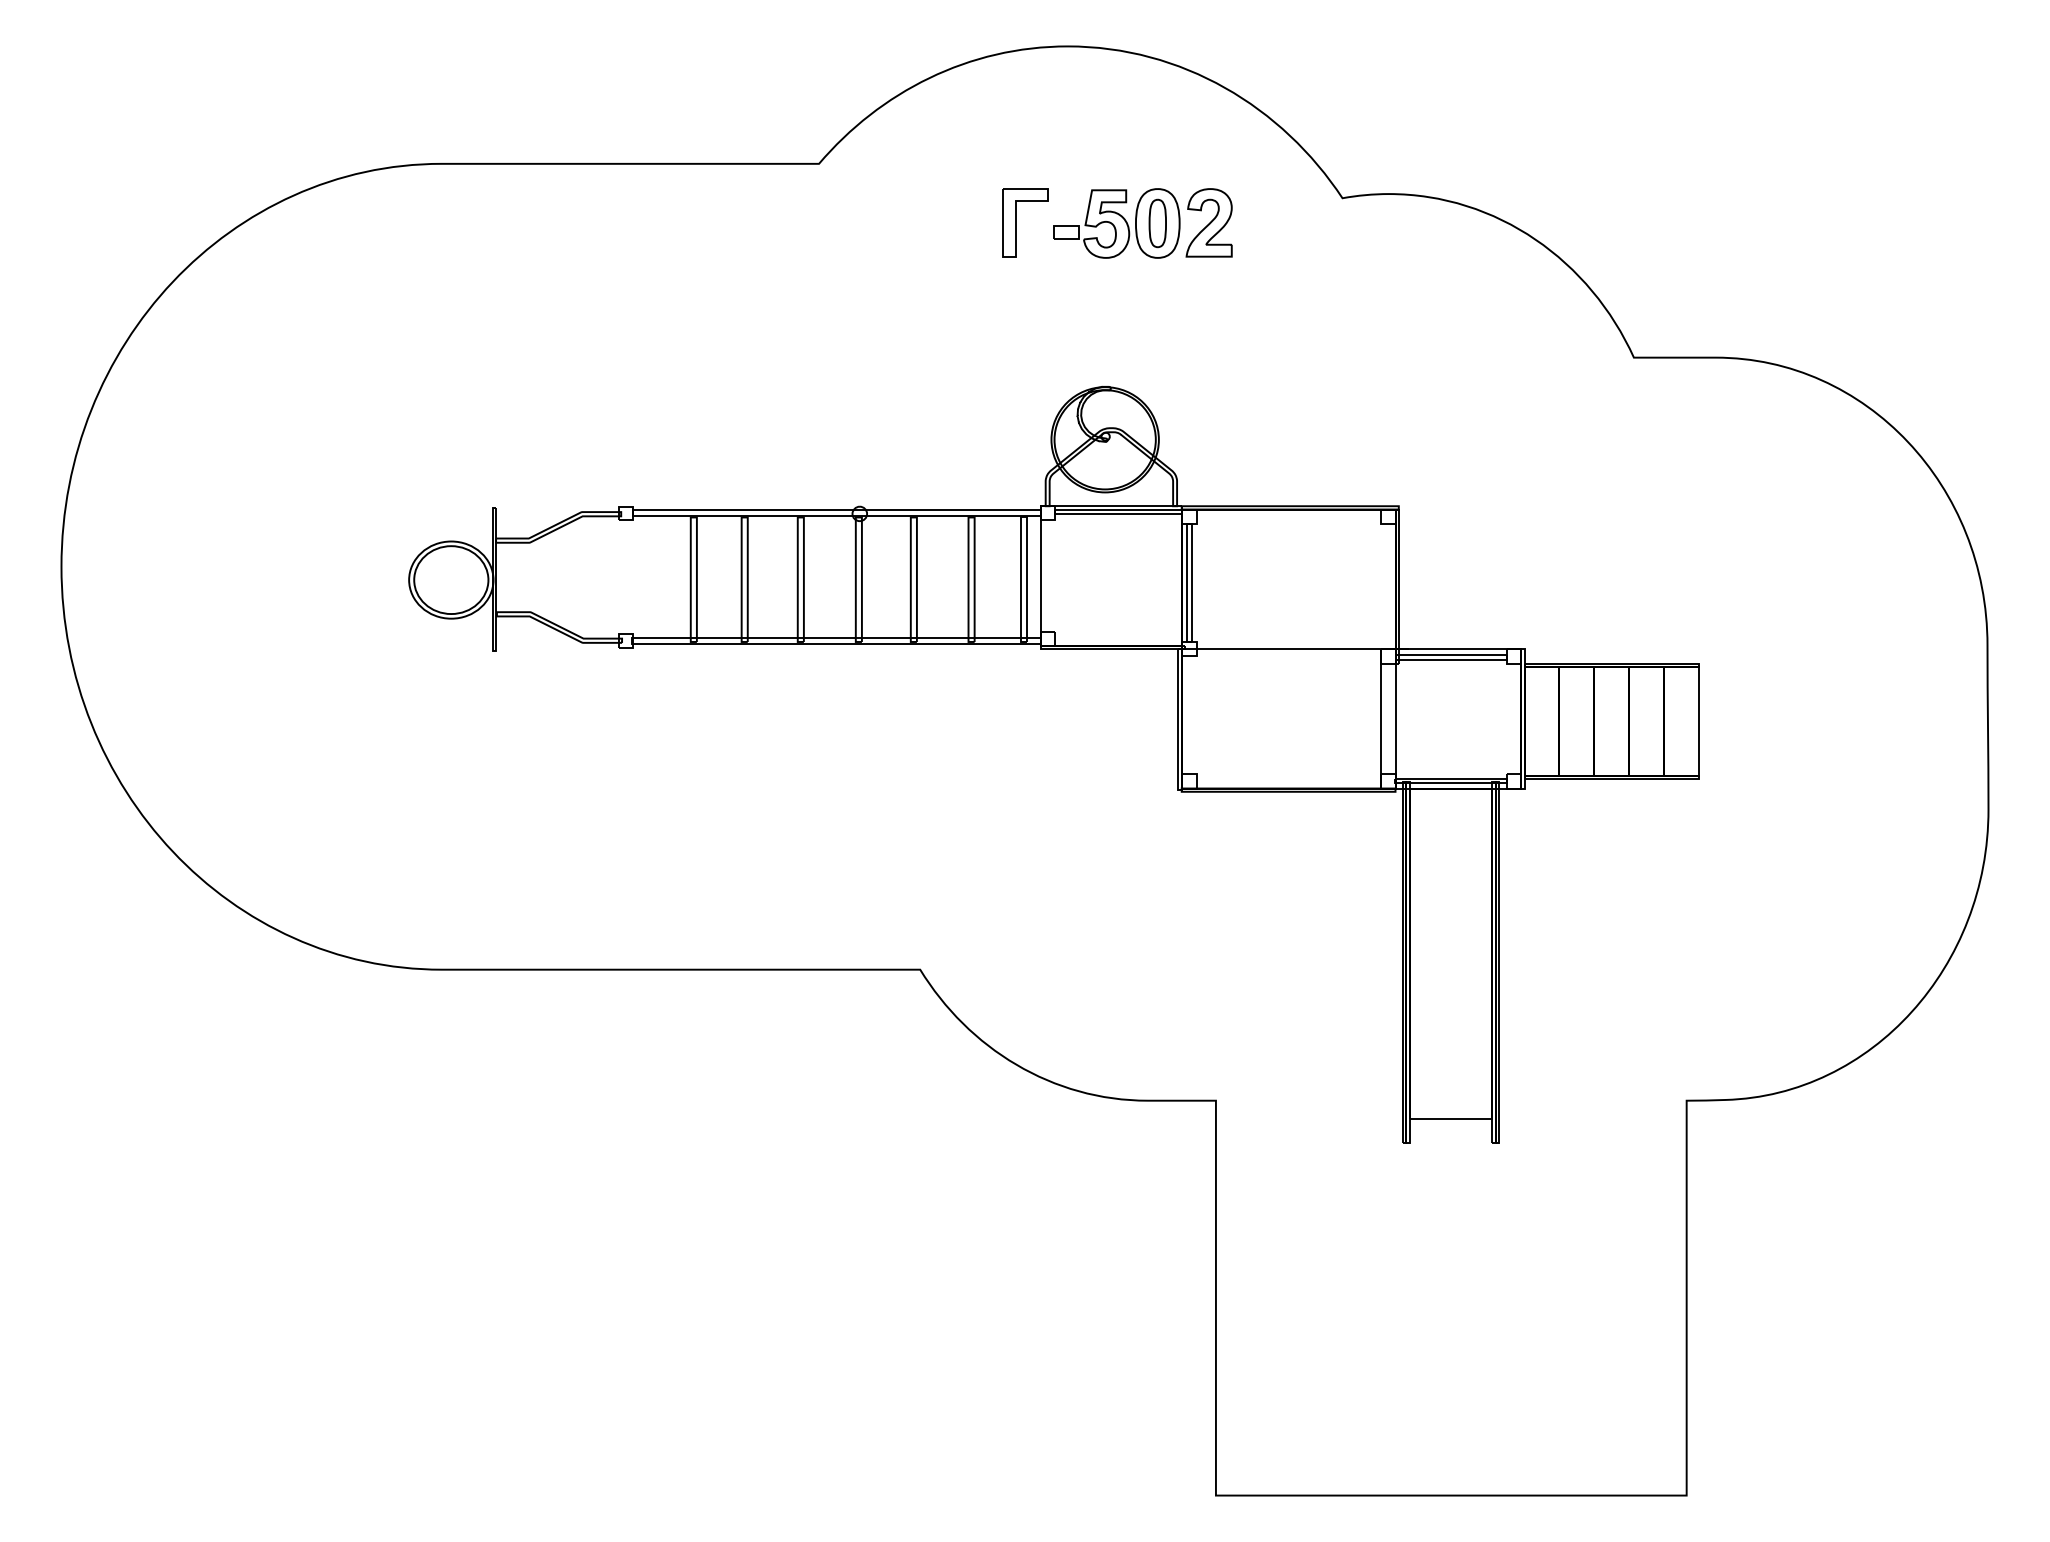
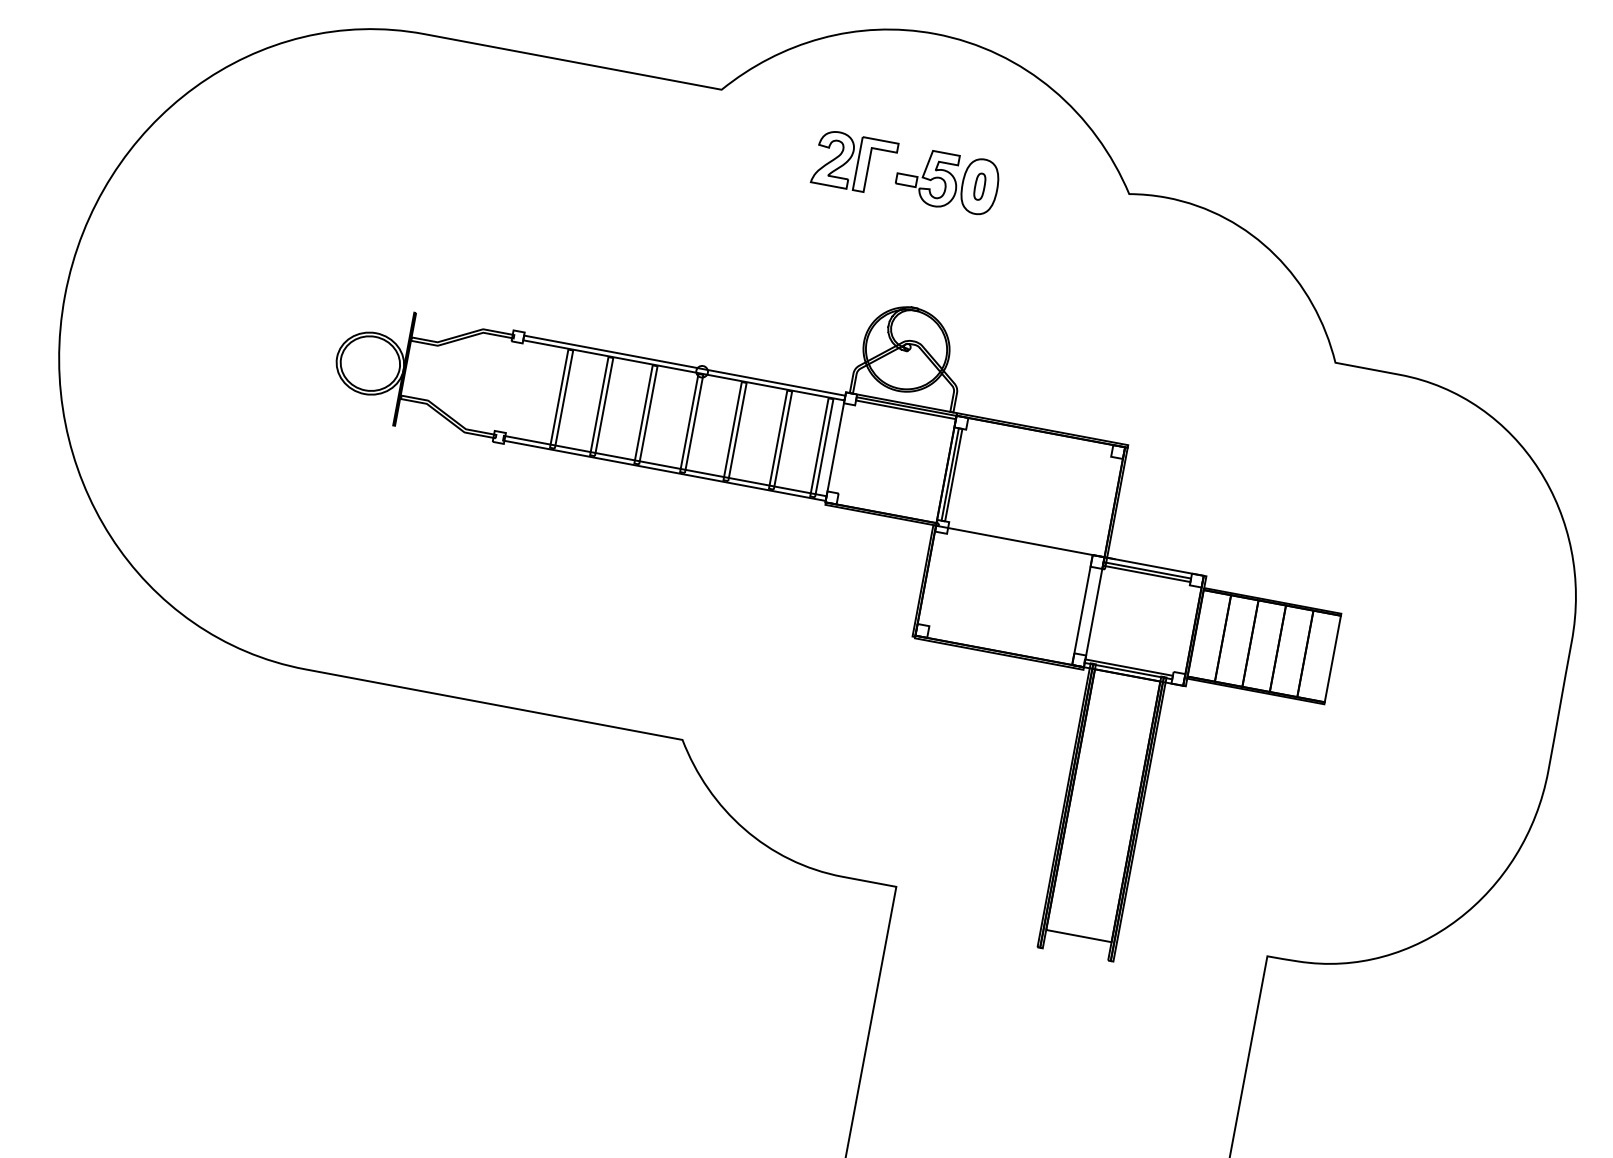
part: (1208, 222) -> (833, 158), moved
part: (1157, 223) -> (979, 186), size x0.7

